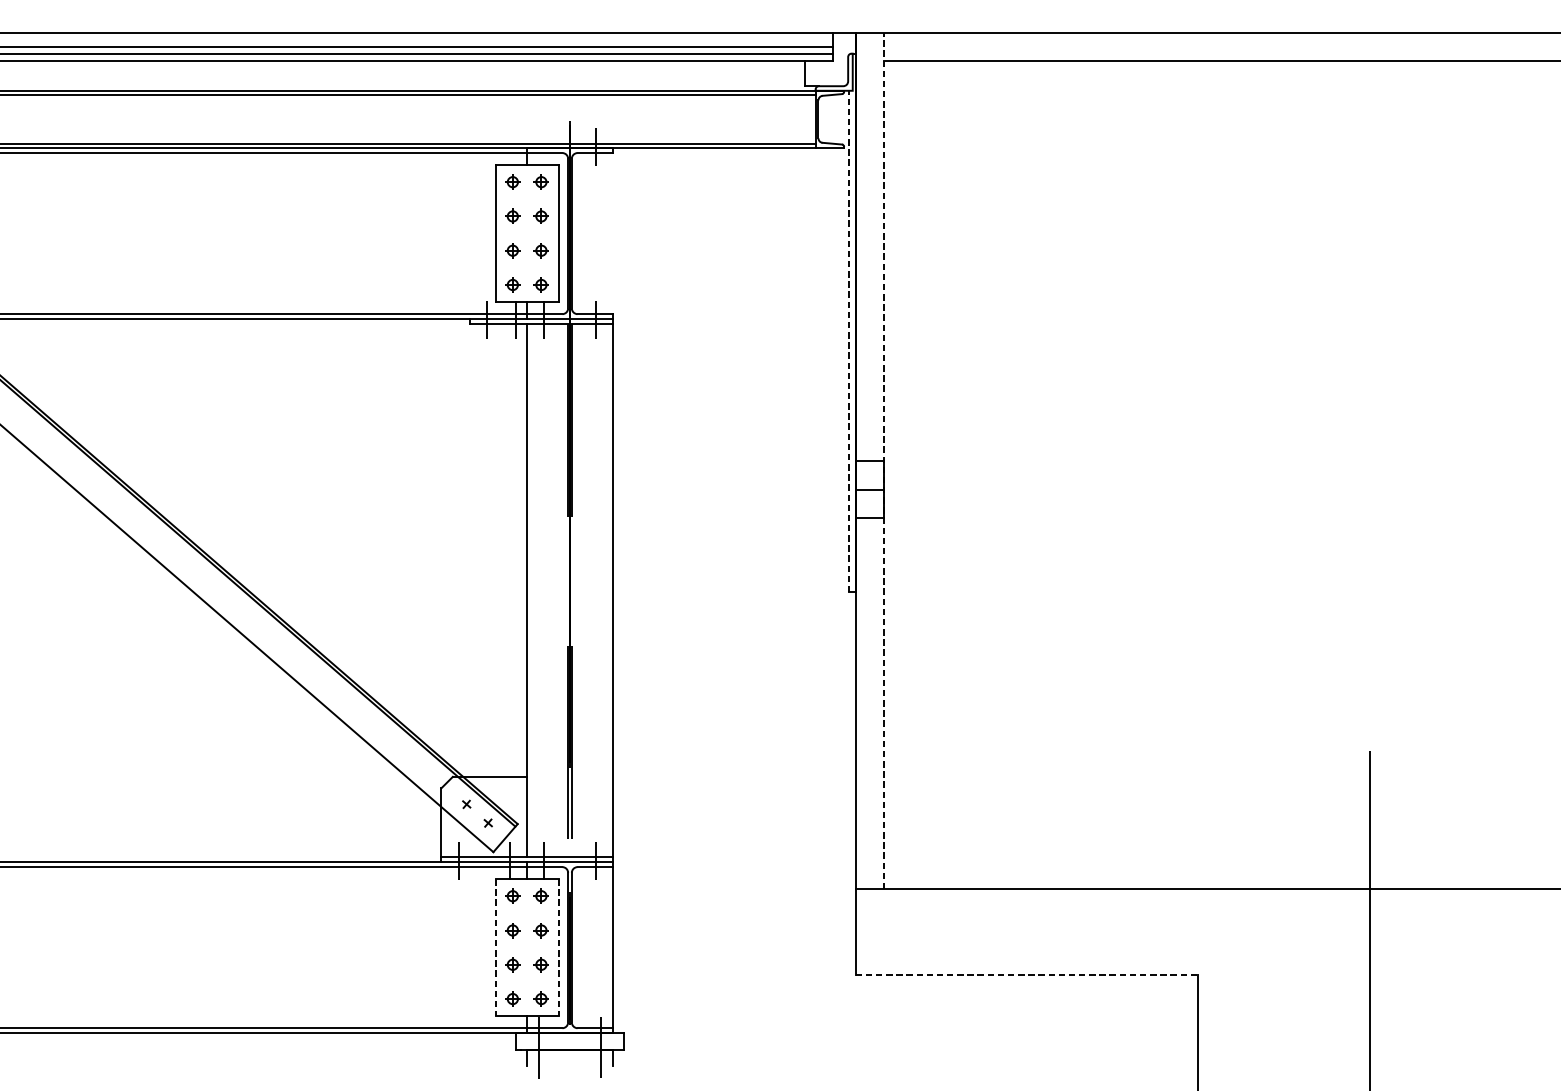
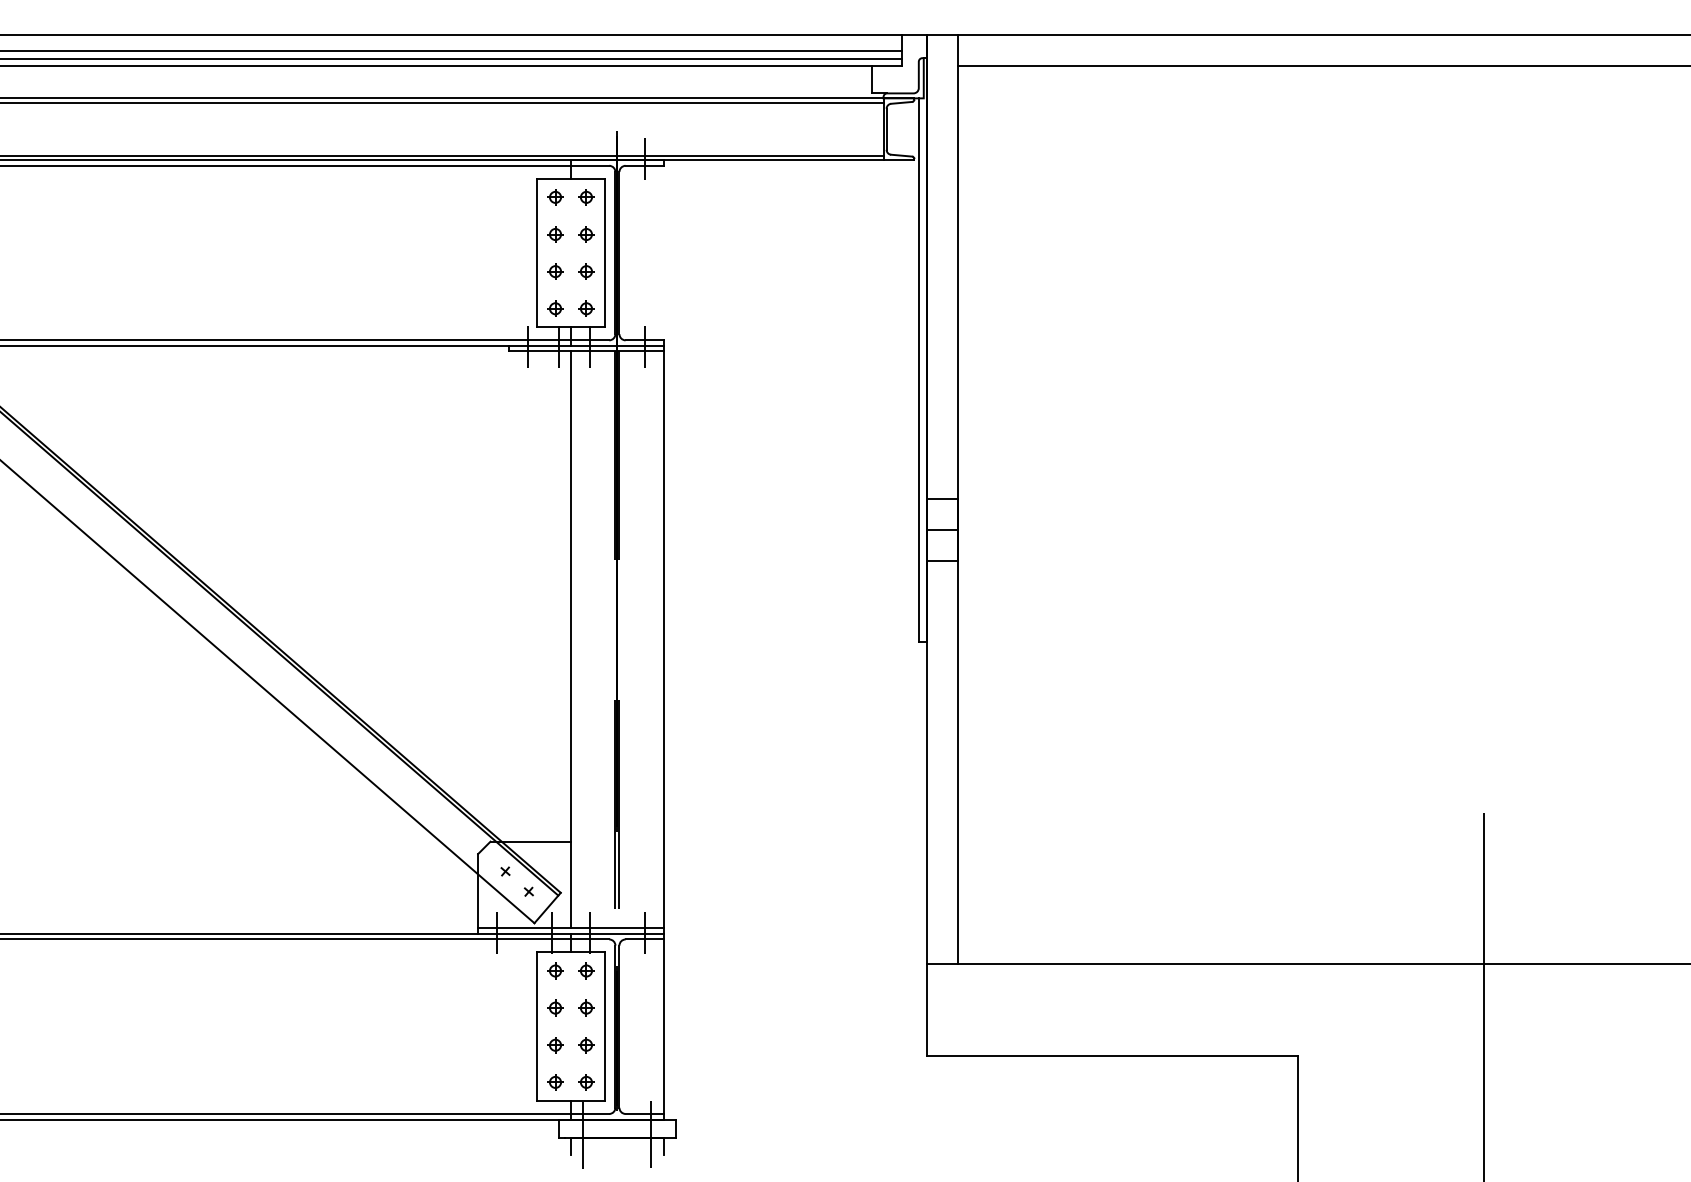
line: (848, 341) -> (919, 370), dashed -> solid
line: (883, 460) -> (957, 498), dashed -> solid
line: (495, 948) -> (536, 1027), dashed -> solid
line: (558, 948) -> (605, 1027), dashed -> solid
line: (1026, 975) -> (1112, 1056), dashed -> solid

